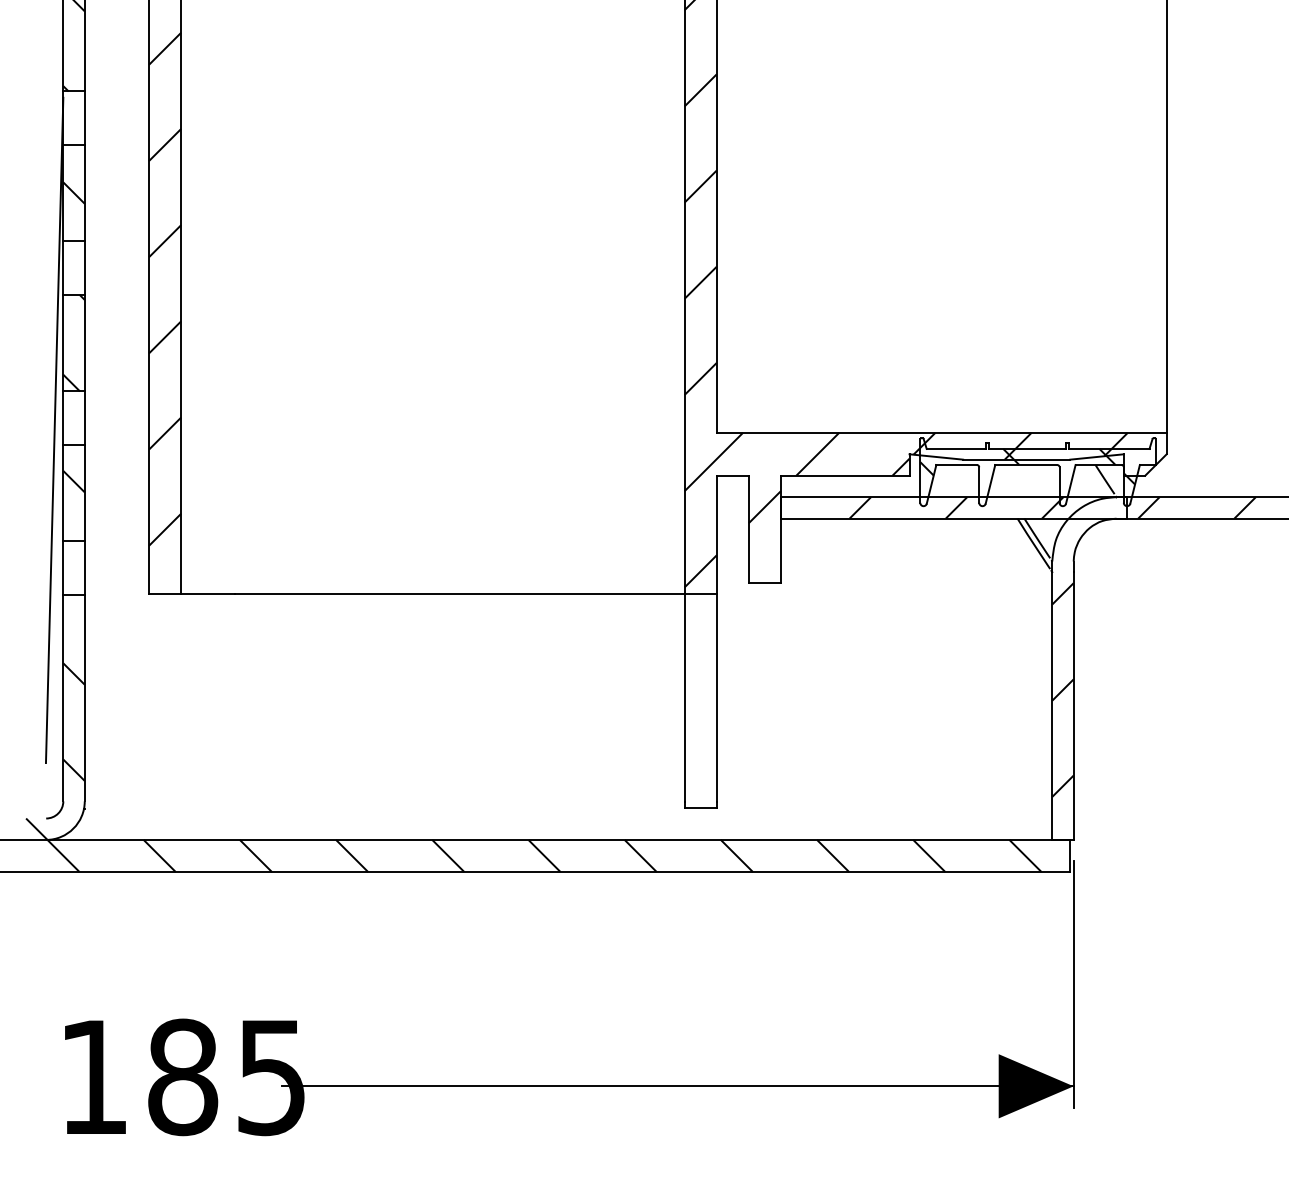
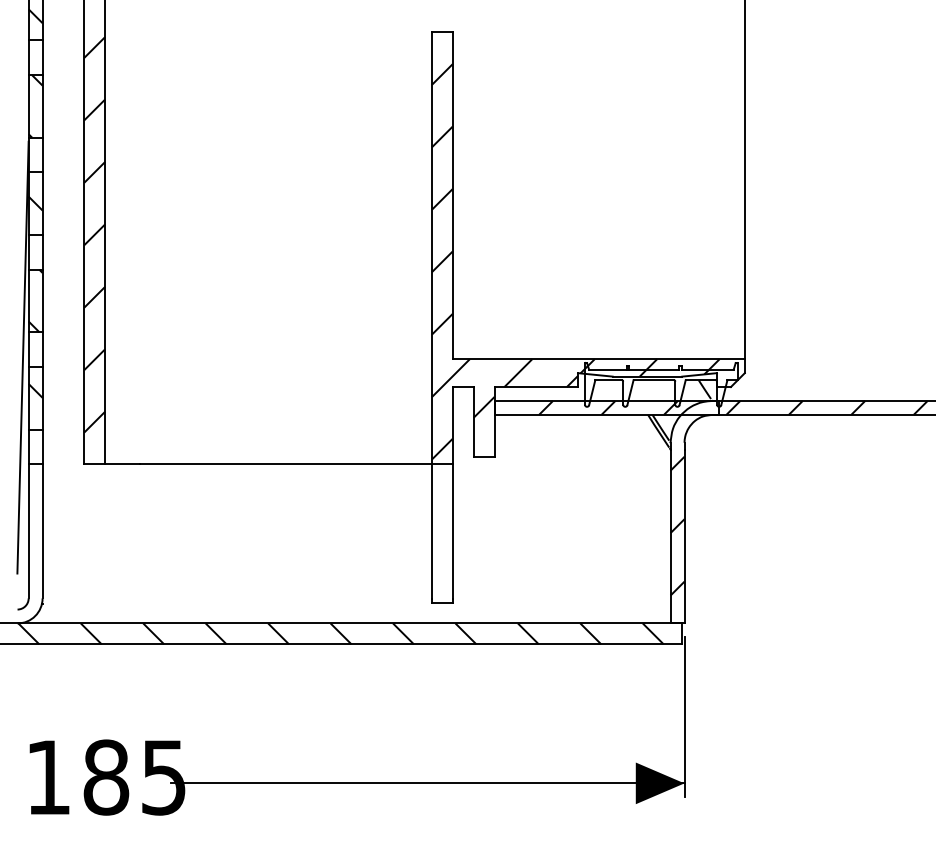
hatch: (1027, 465) -> (654, 380), removed
hatch: (55, 750) -> (23, 565), removed

